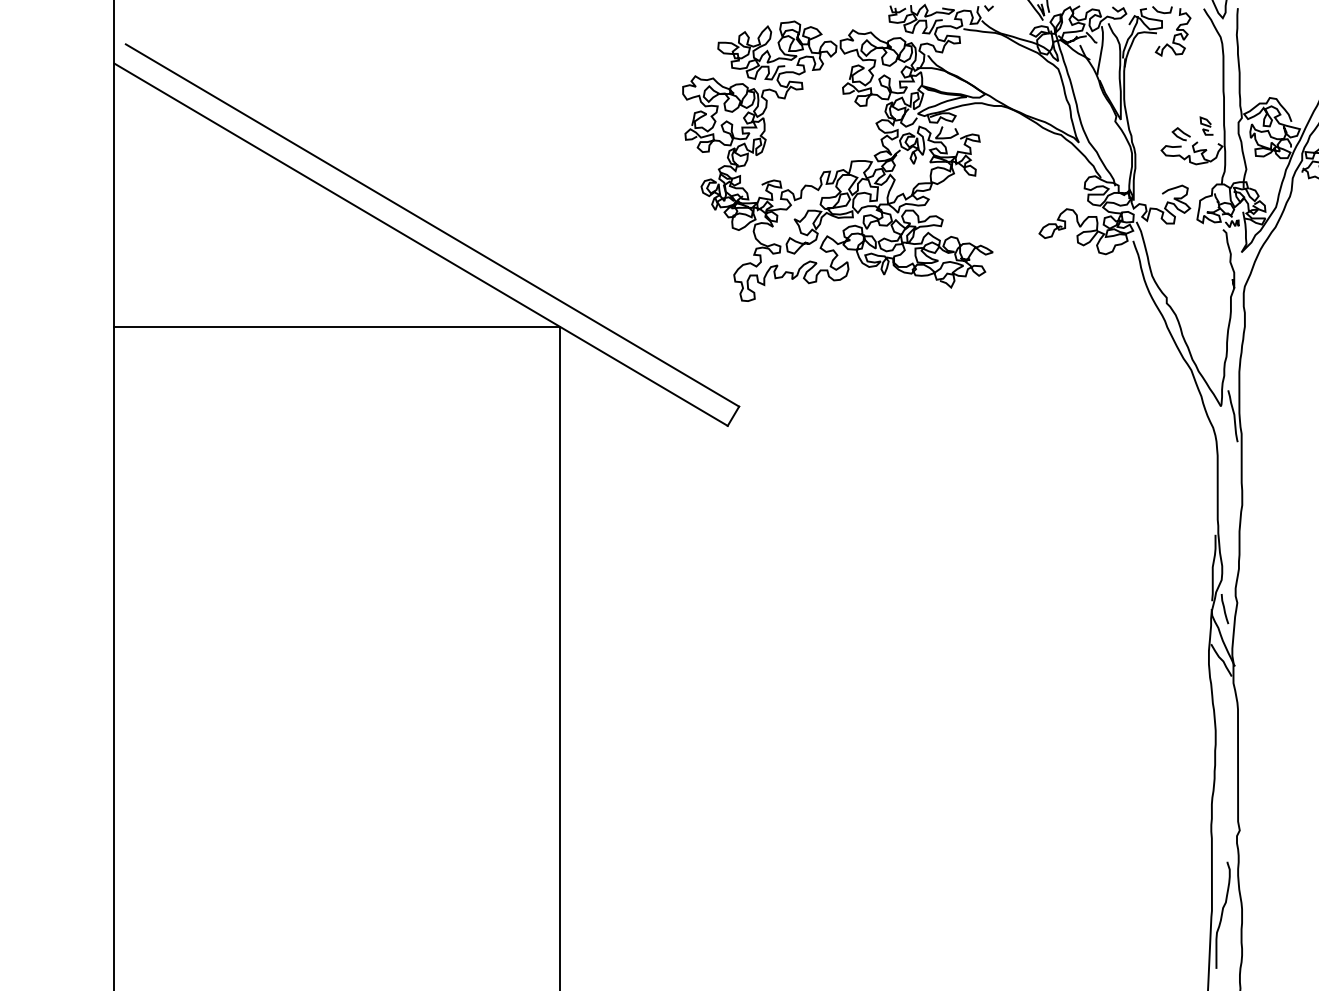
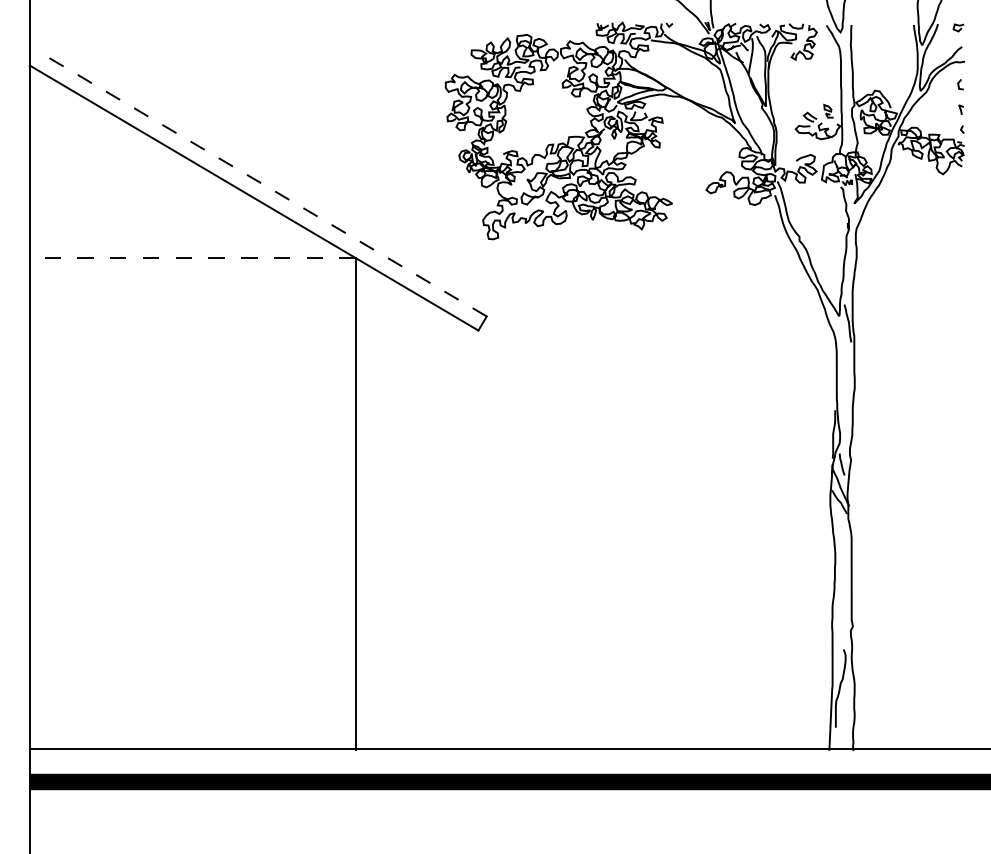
line: (432, 224) -> (262, 183), solid -> dashed
line: (336, 327) -> (192, 258), solid -> dashed

